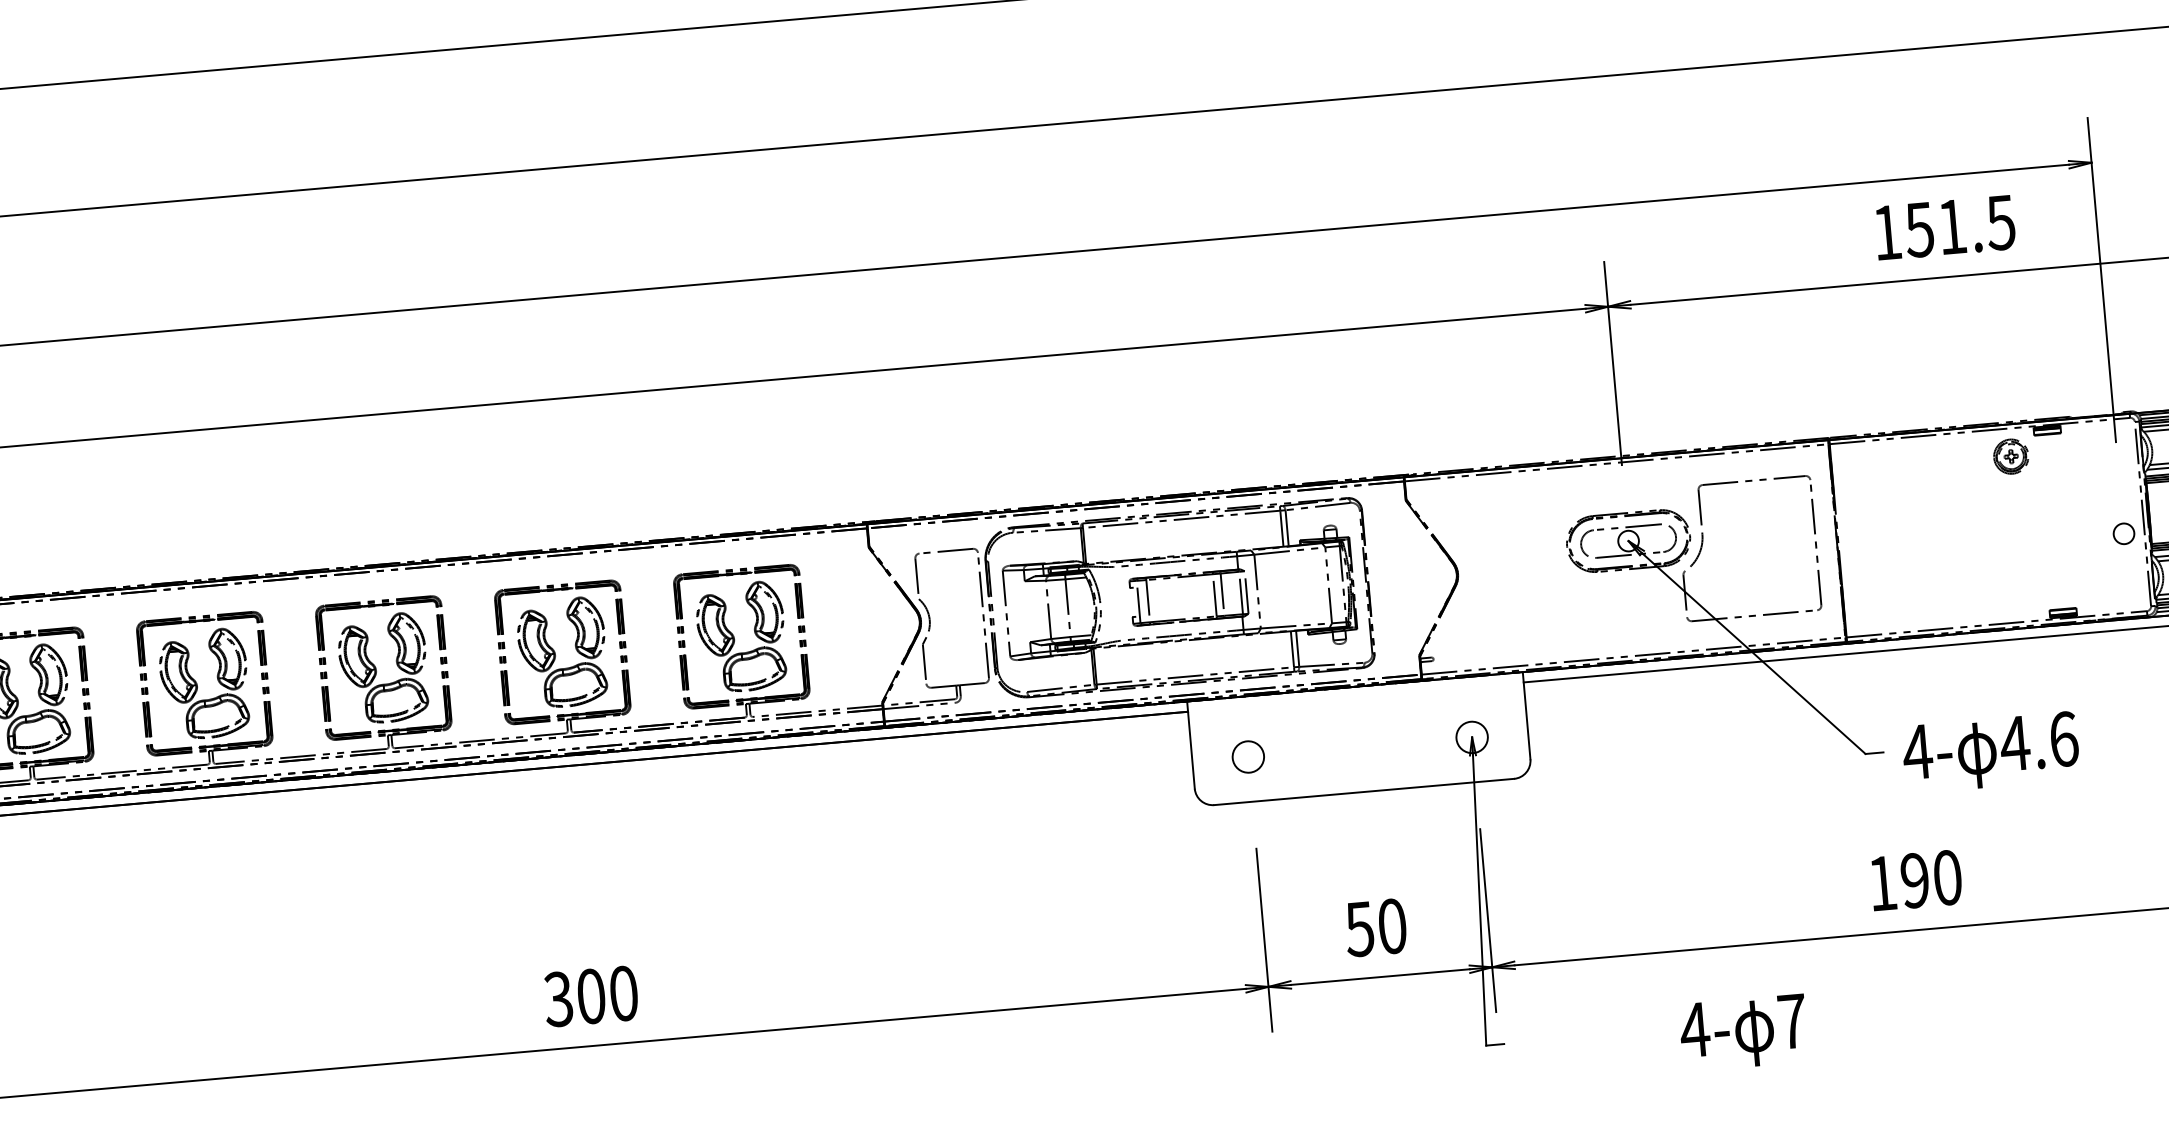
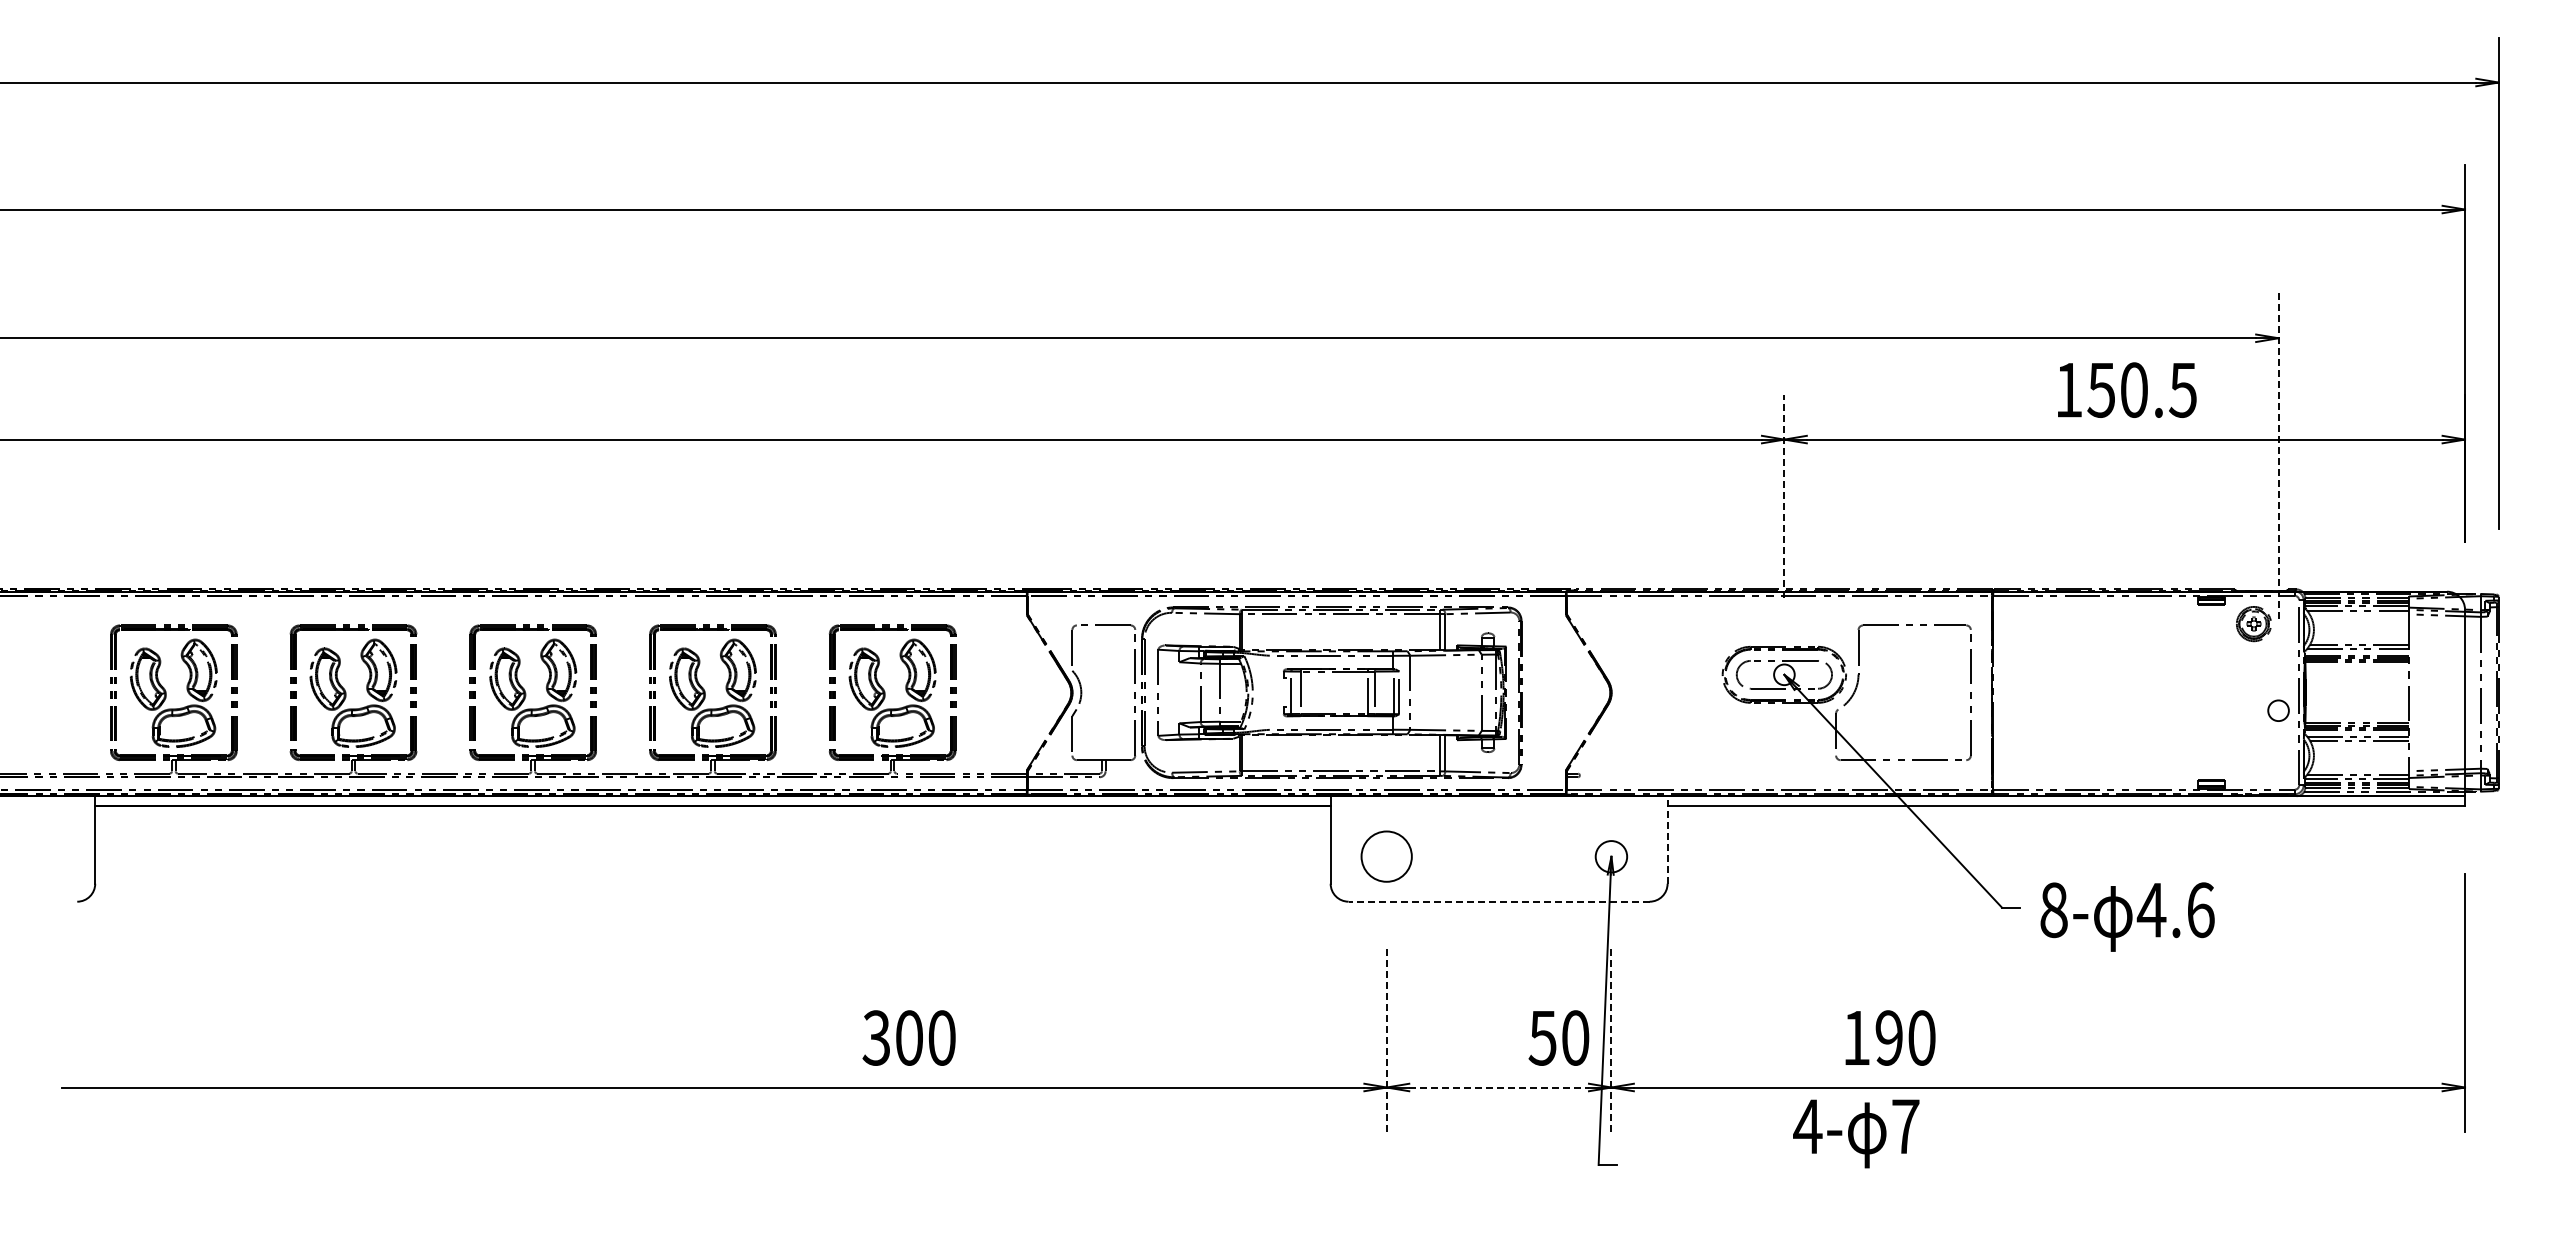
text: (1952, 226) -> (2134, 389), 151.5 -> 150.5
line: (2101, 280) -> (2278, 456), solid -> dashed
line: (1613, 363) -> (1784, 496), solid -> dashed
part: (2010, 457) -> (2253, 624), moved
line: (1526, 715) -> (1667, 839), solid -> dashed
text: (1917, 752) -> (2053, 910), 4- -> 8-
circle: (1248, 756) -> (1386, 856), size x1.6
line: (1363, 791) -> (1498, 901), solid -> dashed
text: (1916, 879) -> (1890, 1037), moved
line: (1488, 920) -> (1611, 1040), solid -> dashed
text: (1375, 927) -> (1558, 1037), moved
line: (1264, 940) -> (1386, 1040), solid -> dashed
line: (1380, 977) -> (1499, 1087), solid -> dashed
text: (590, 995) -> (908, 1037), moved
text: (1743, 1032) -> (1856, 1133), moved

